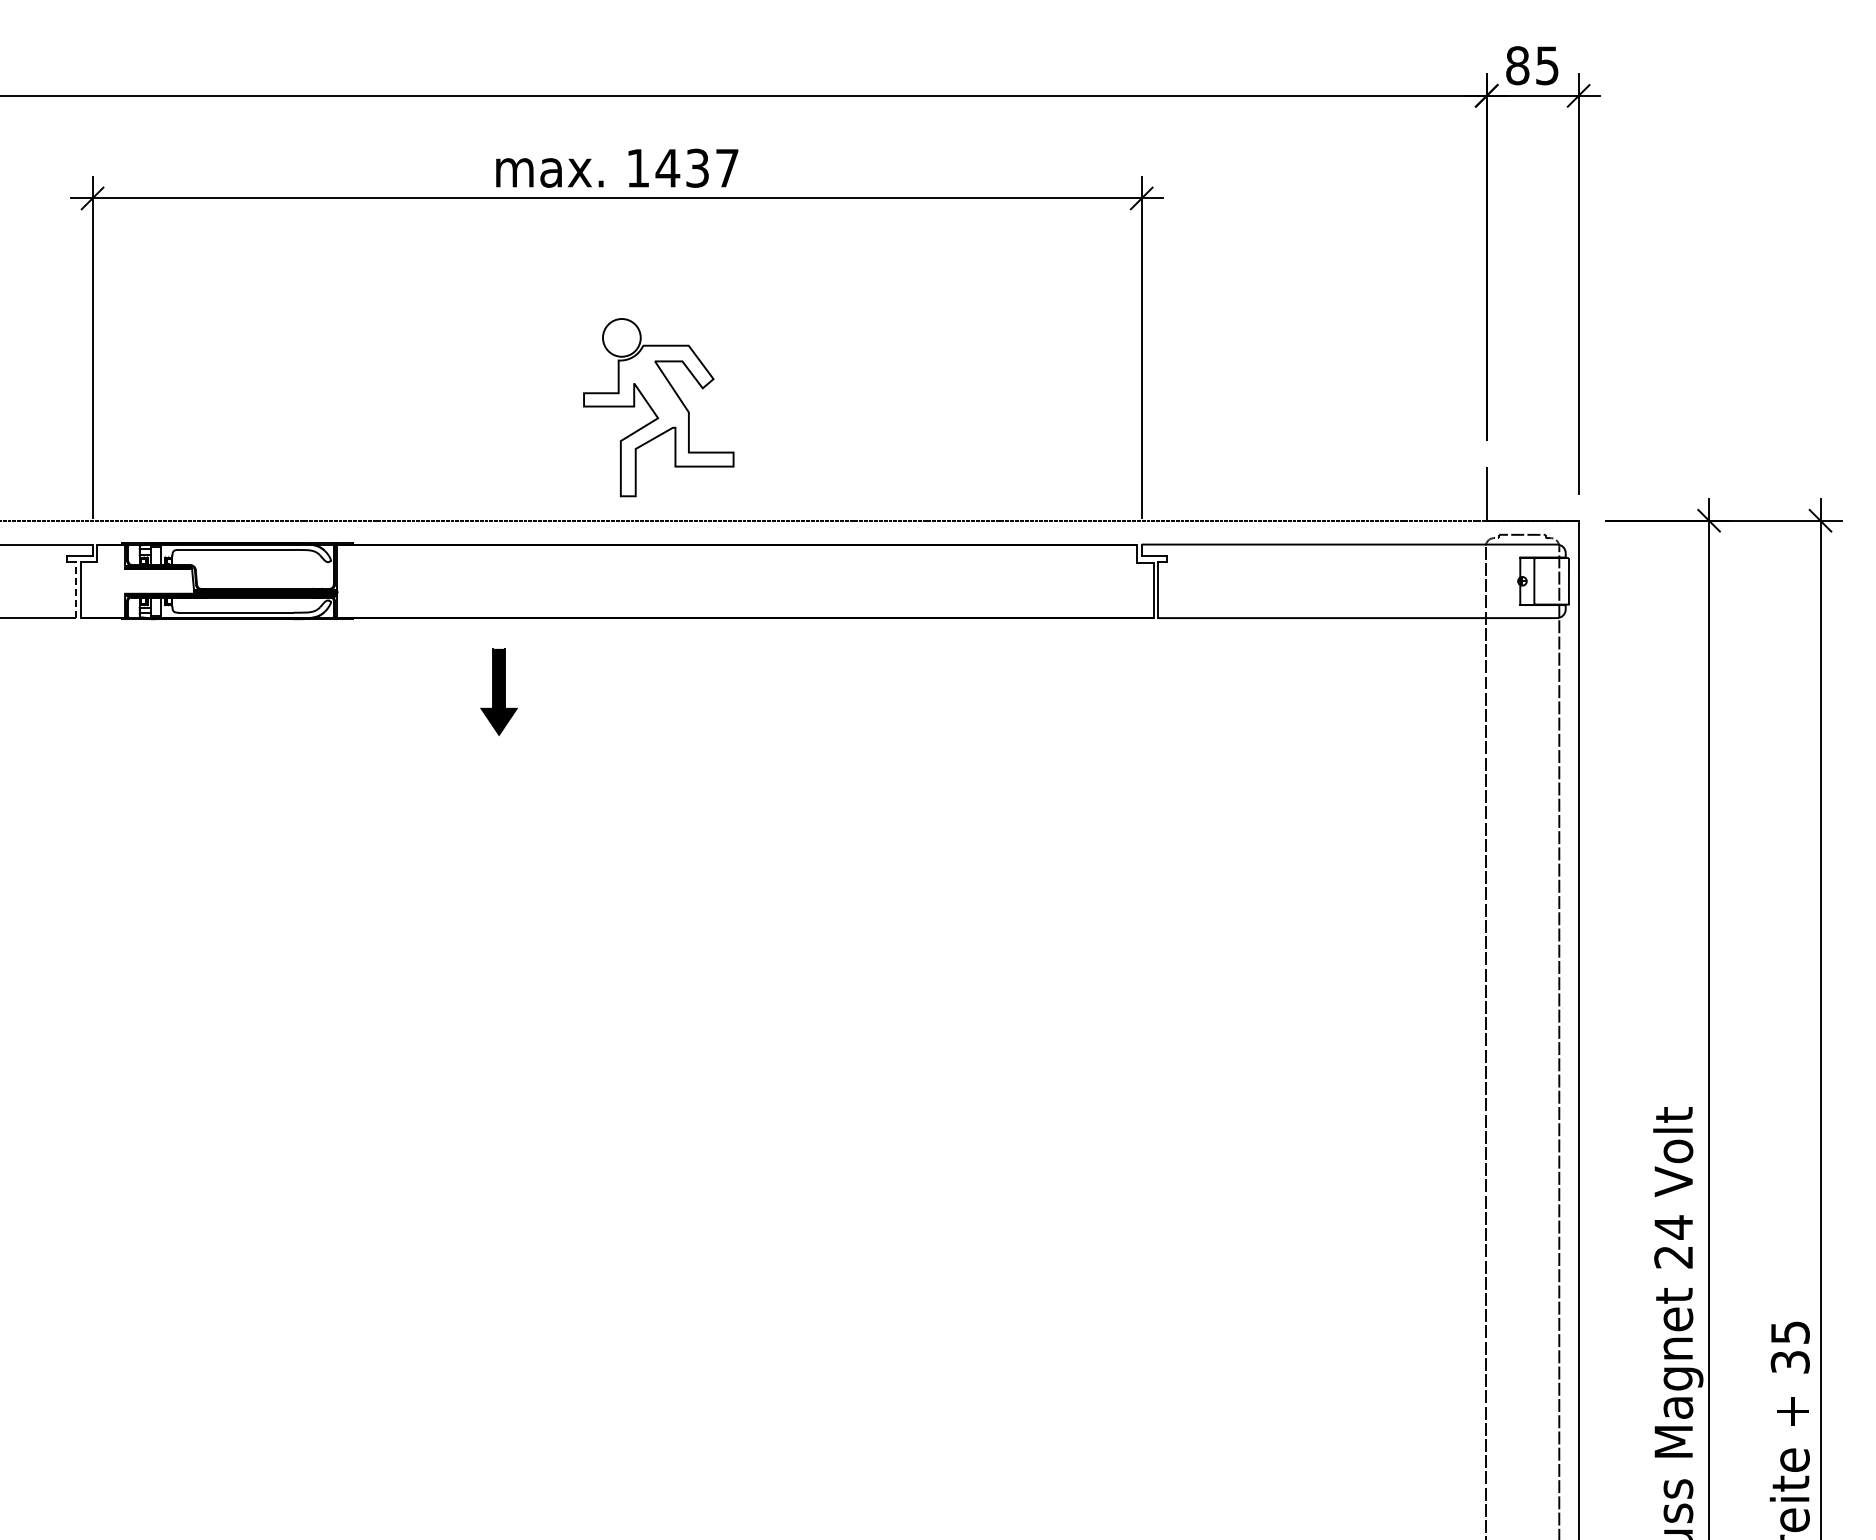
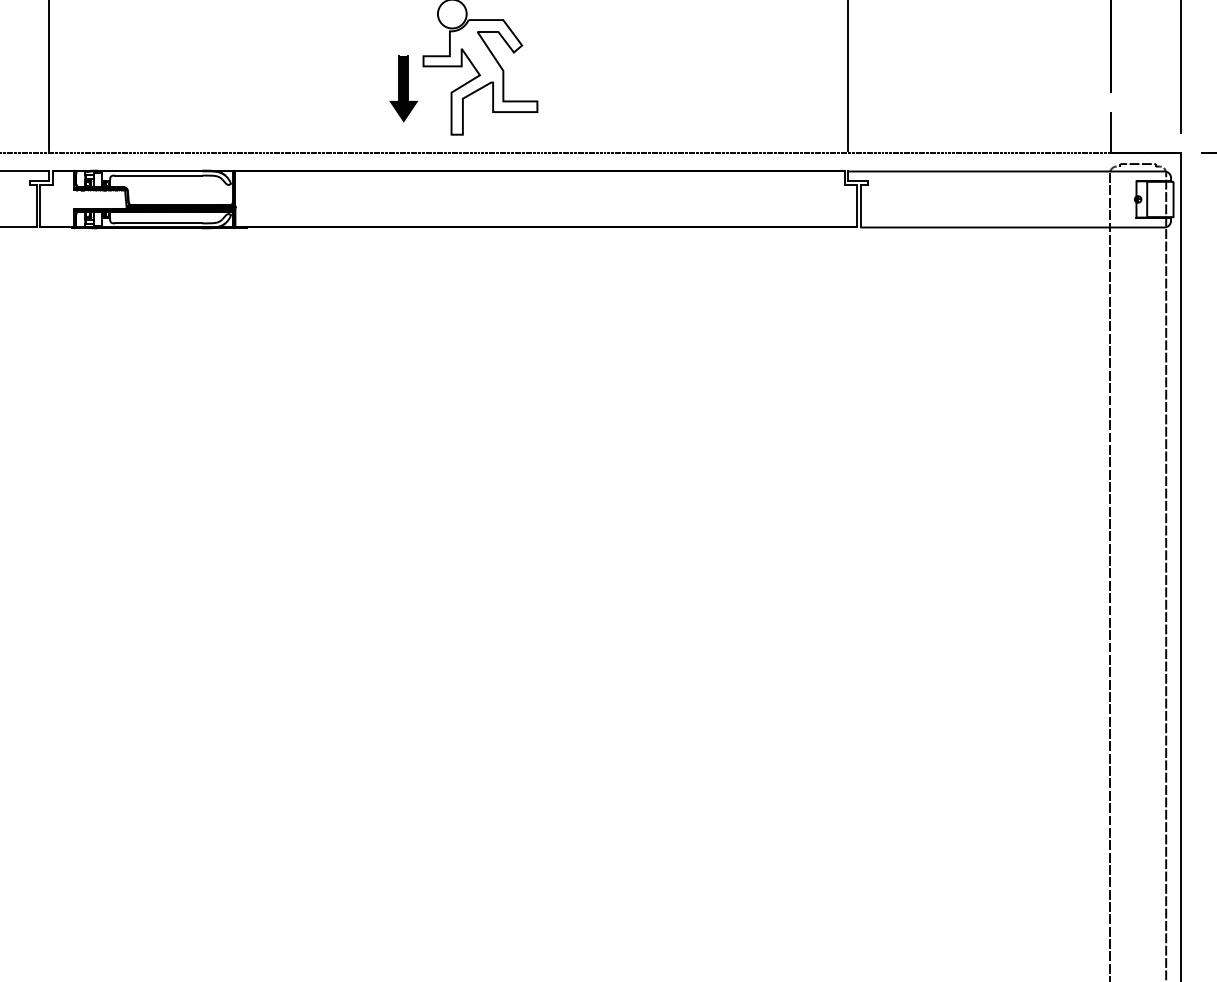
line: (76, 589) -> (37, 205), dashed -> solid
part: (498, 692) -> (403, 89), moved

